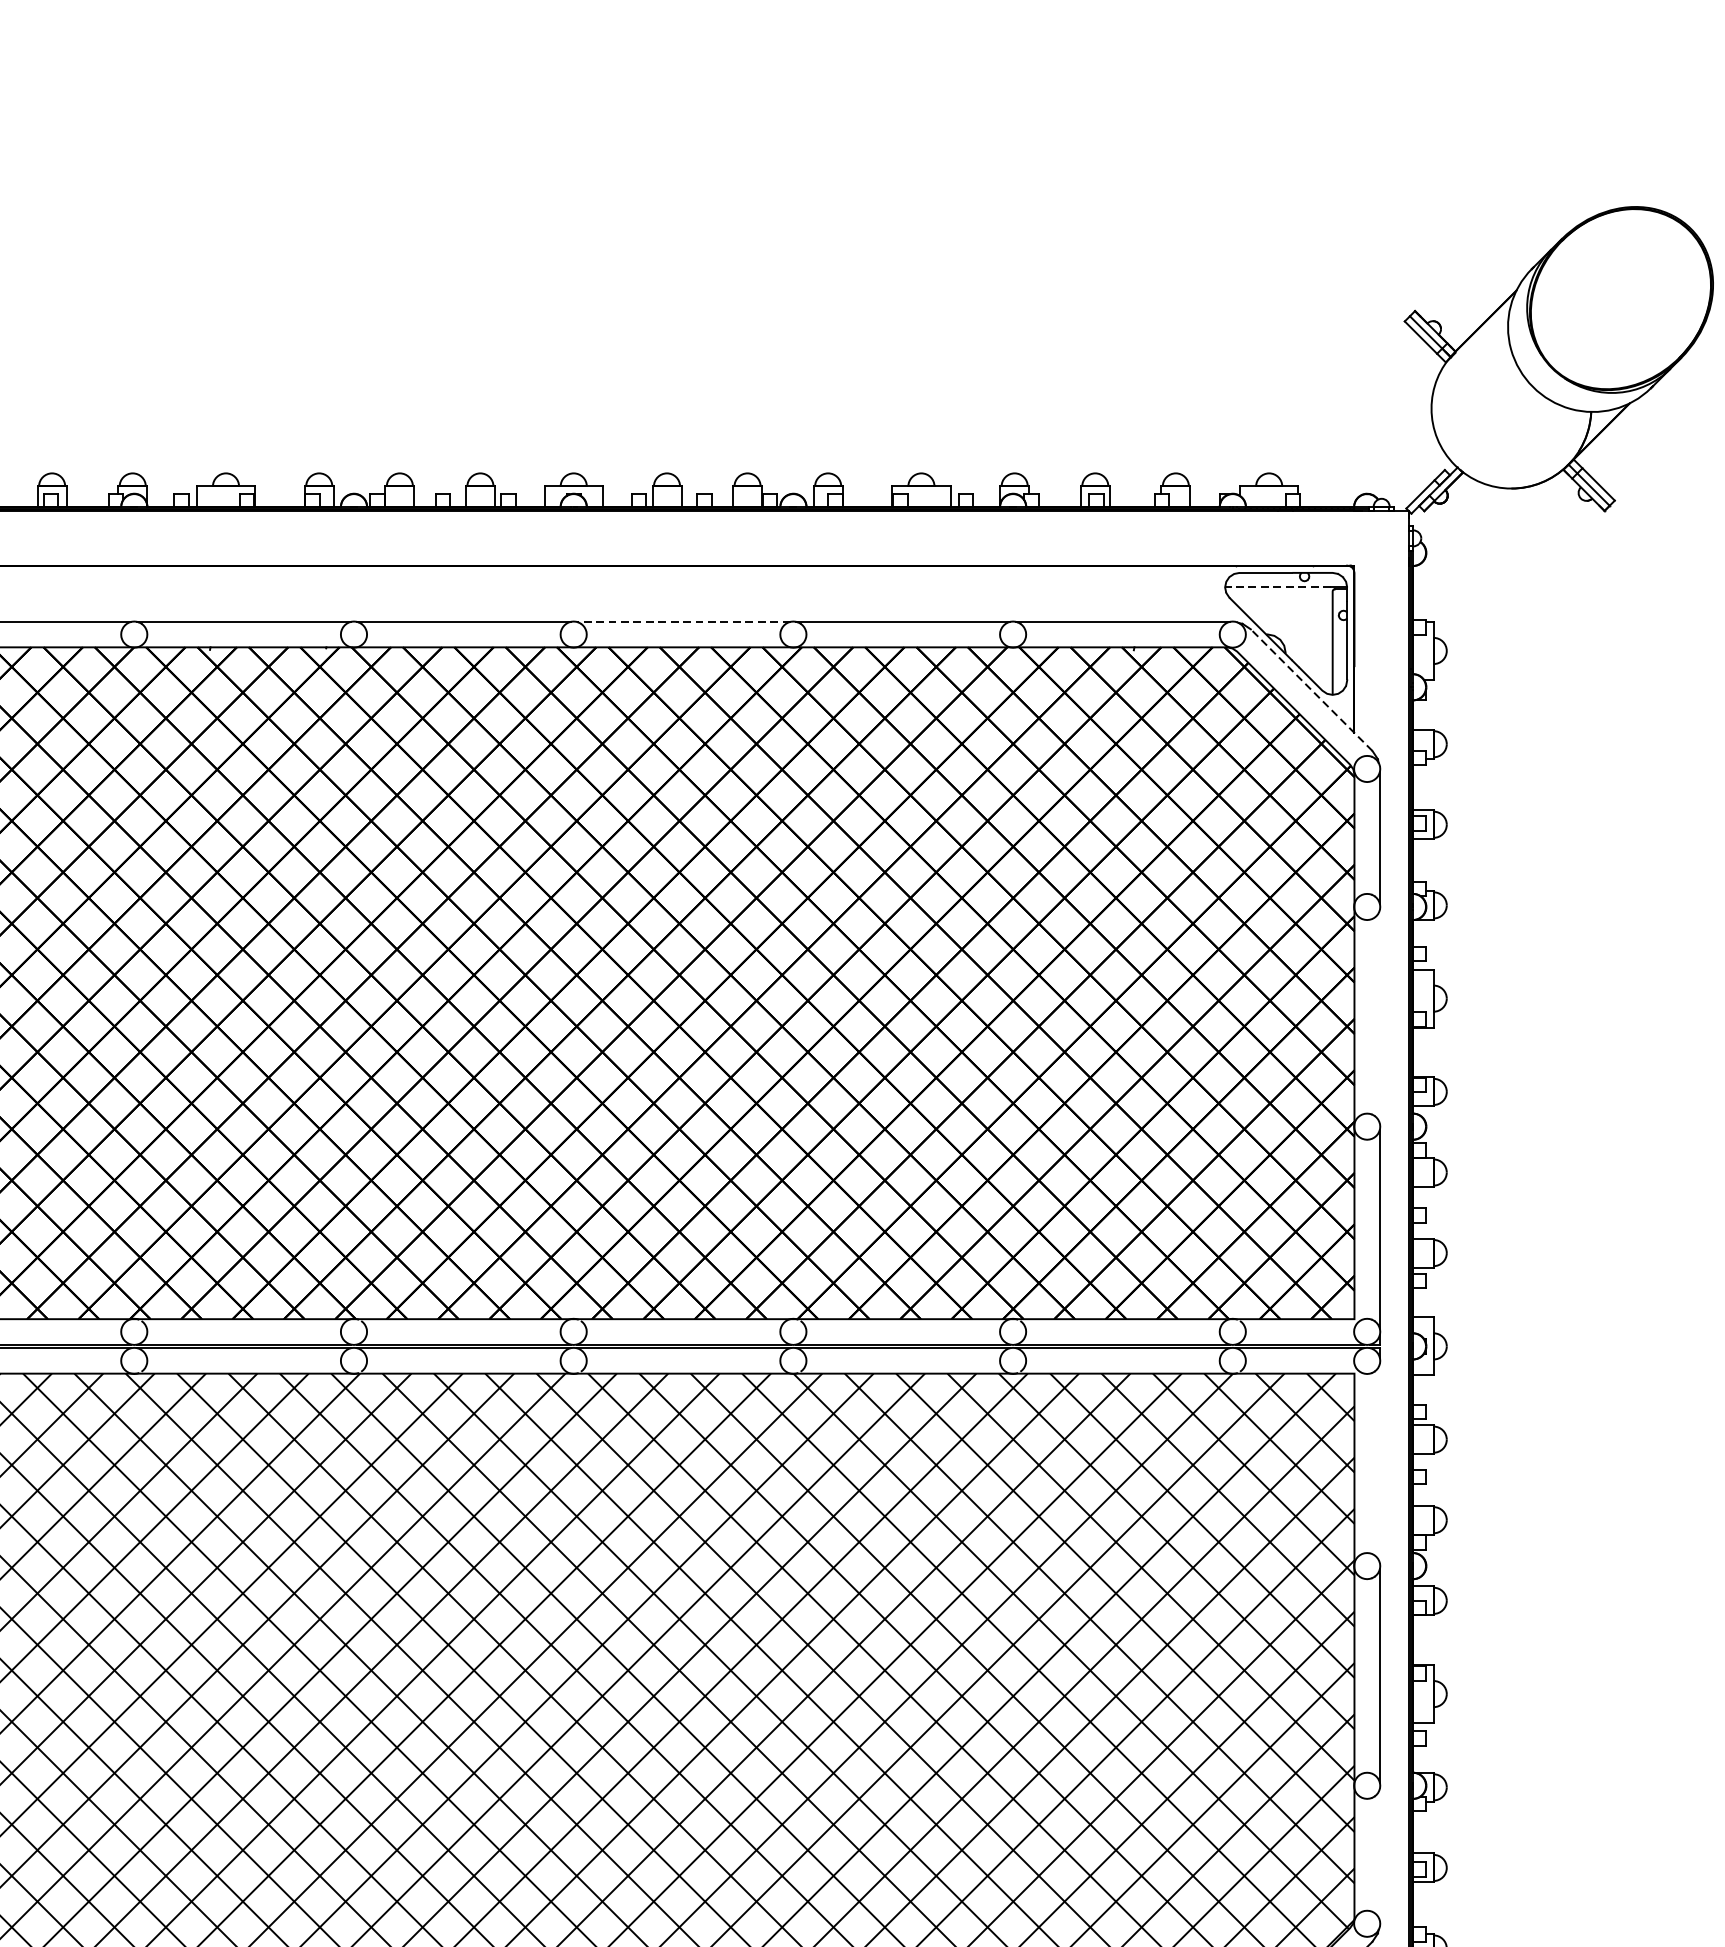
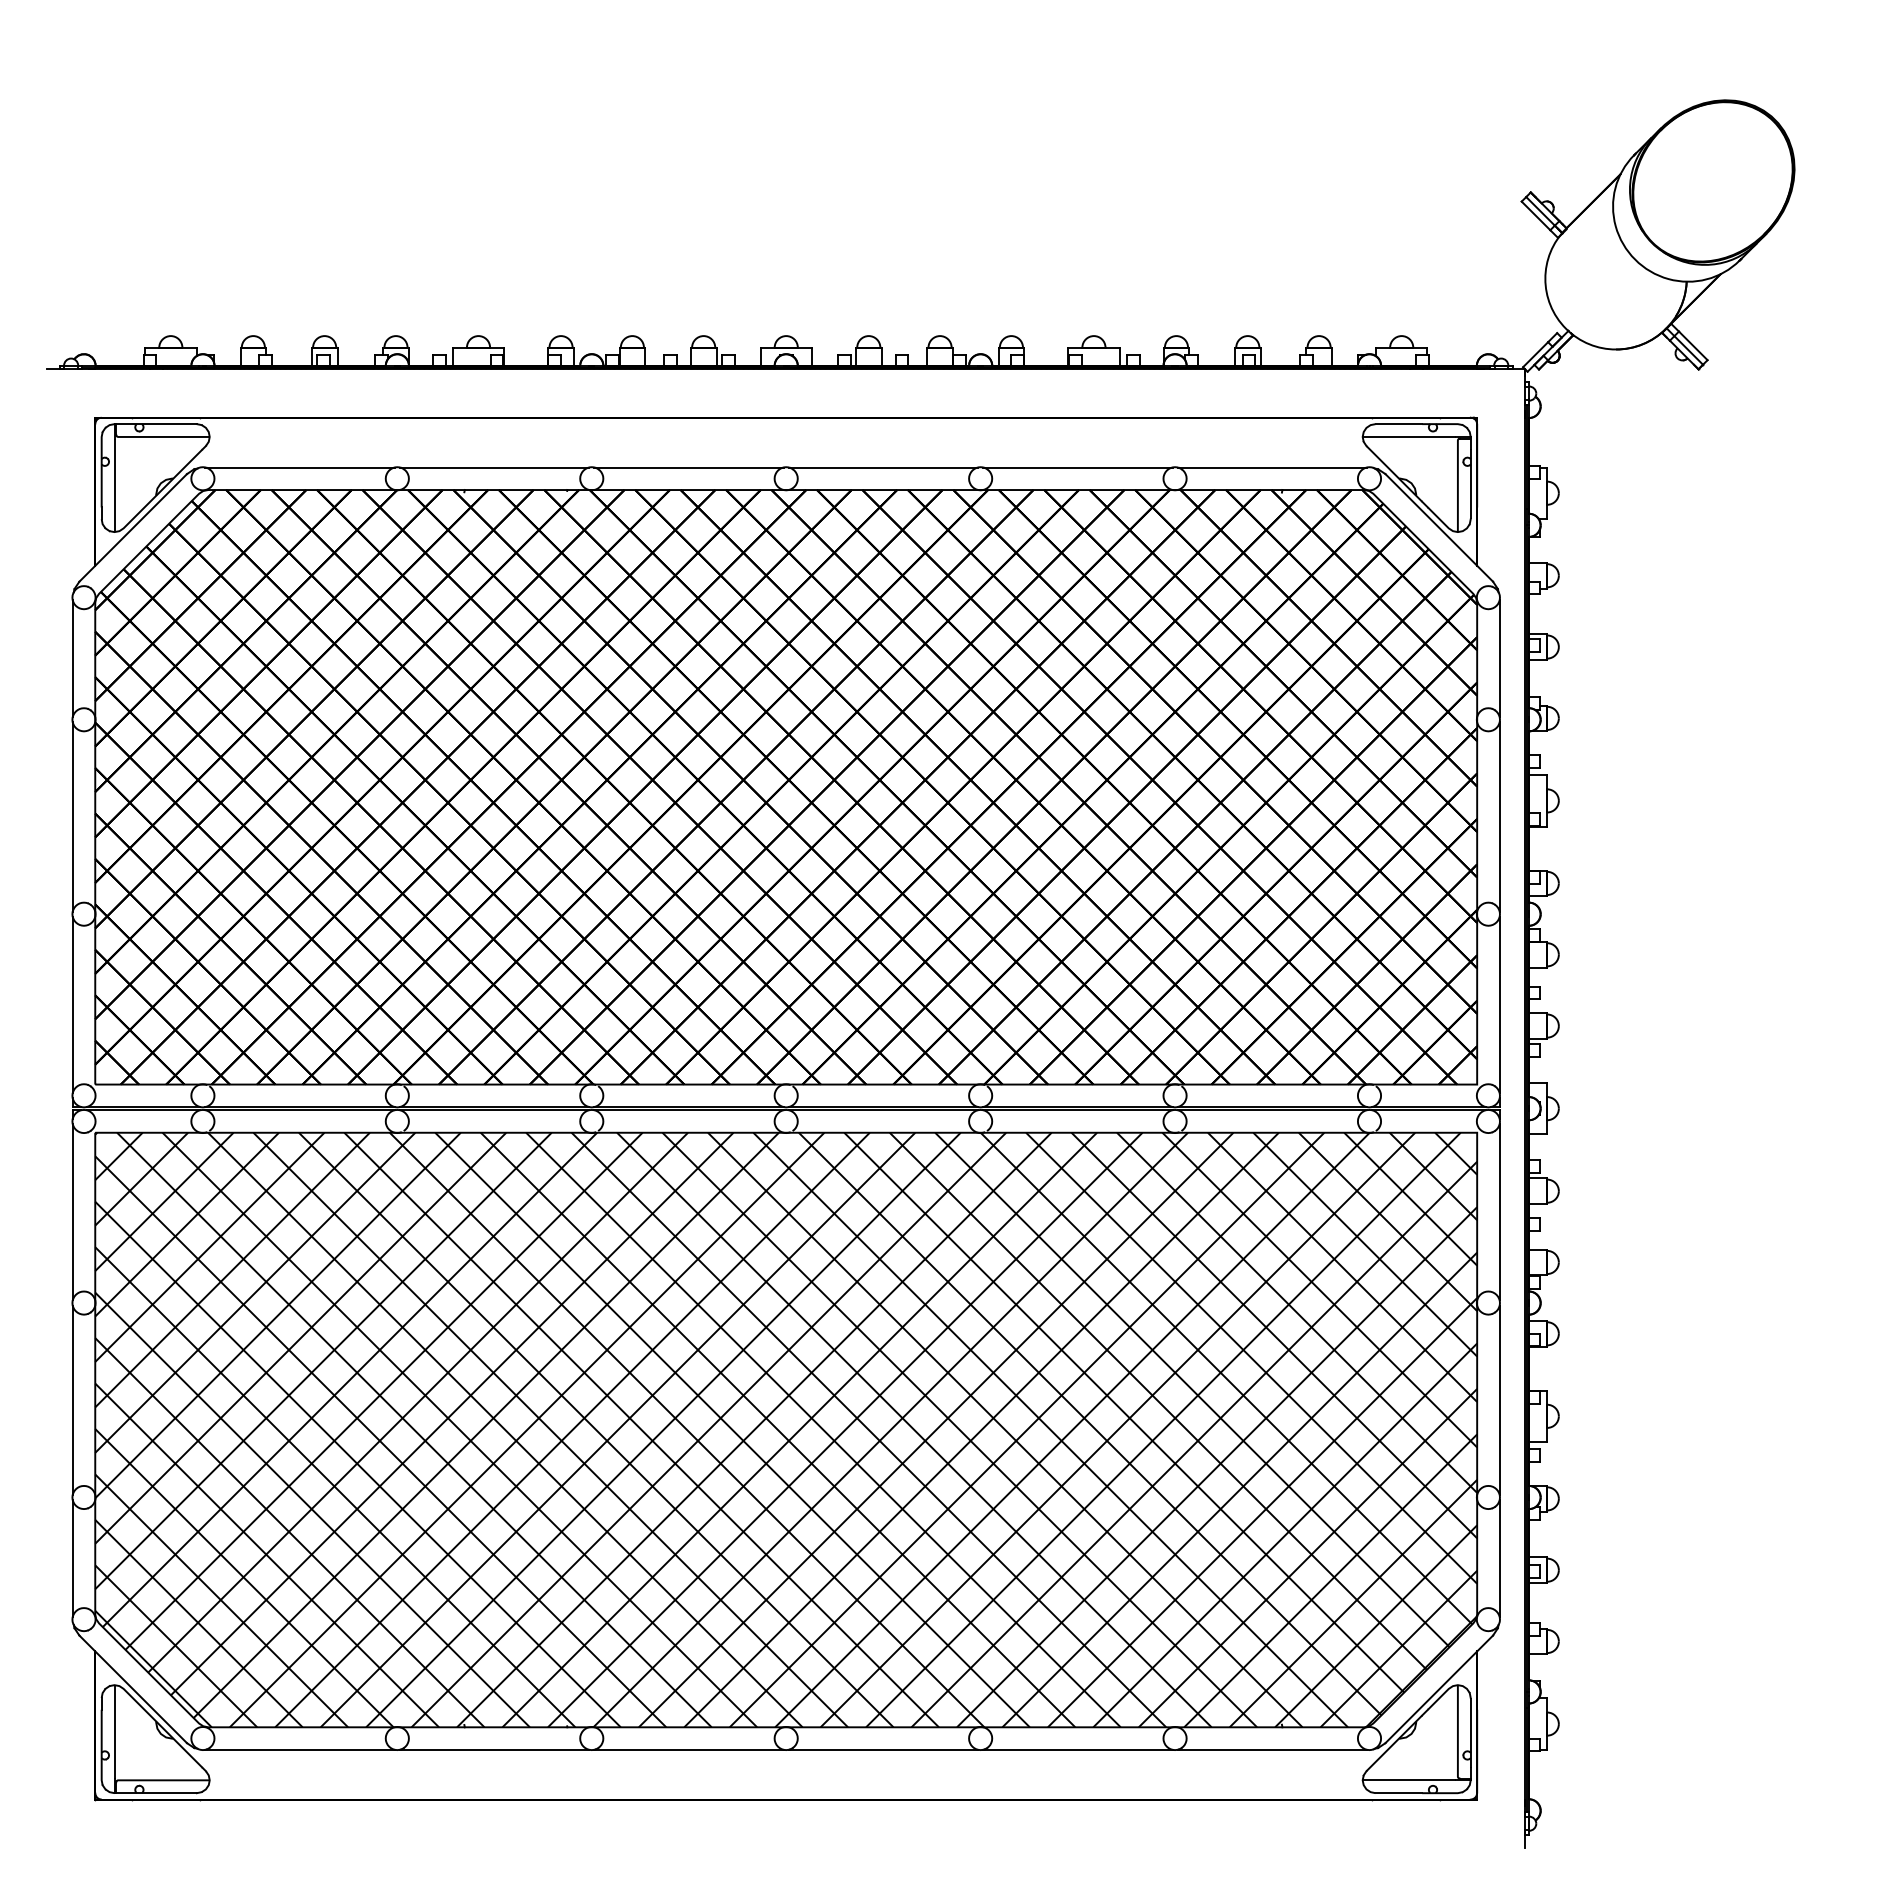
line: (1276, 586) -> (1408, 436), dashed -> solid
line: (683, 621) -> (883, 467), dashed -> solid
line: (1310, 689) -> (1438, 527), dashed -> solid
line: (1379, 1016) -> (1499, 816), added
line: (1379, 1463) -> (1499, 1212), added
line: (1379, 1854) -> (1499, 1558), added

